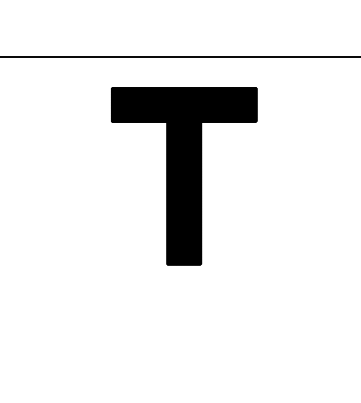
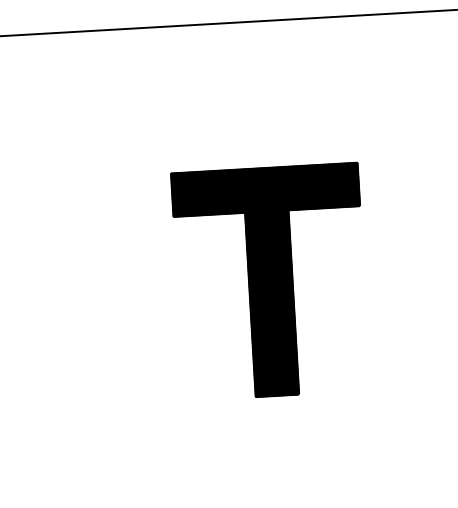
part: (184, 176) -> (271, 282), moved

